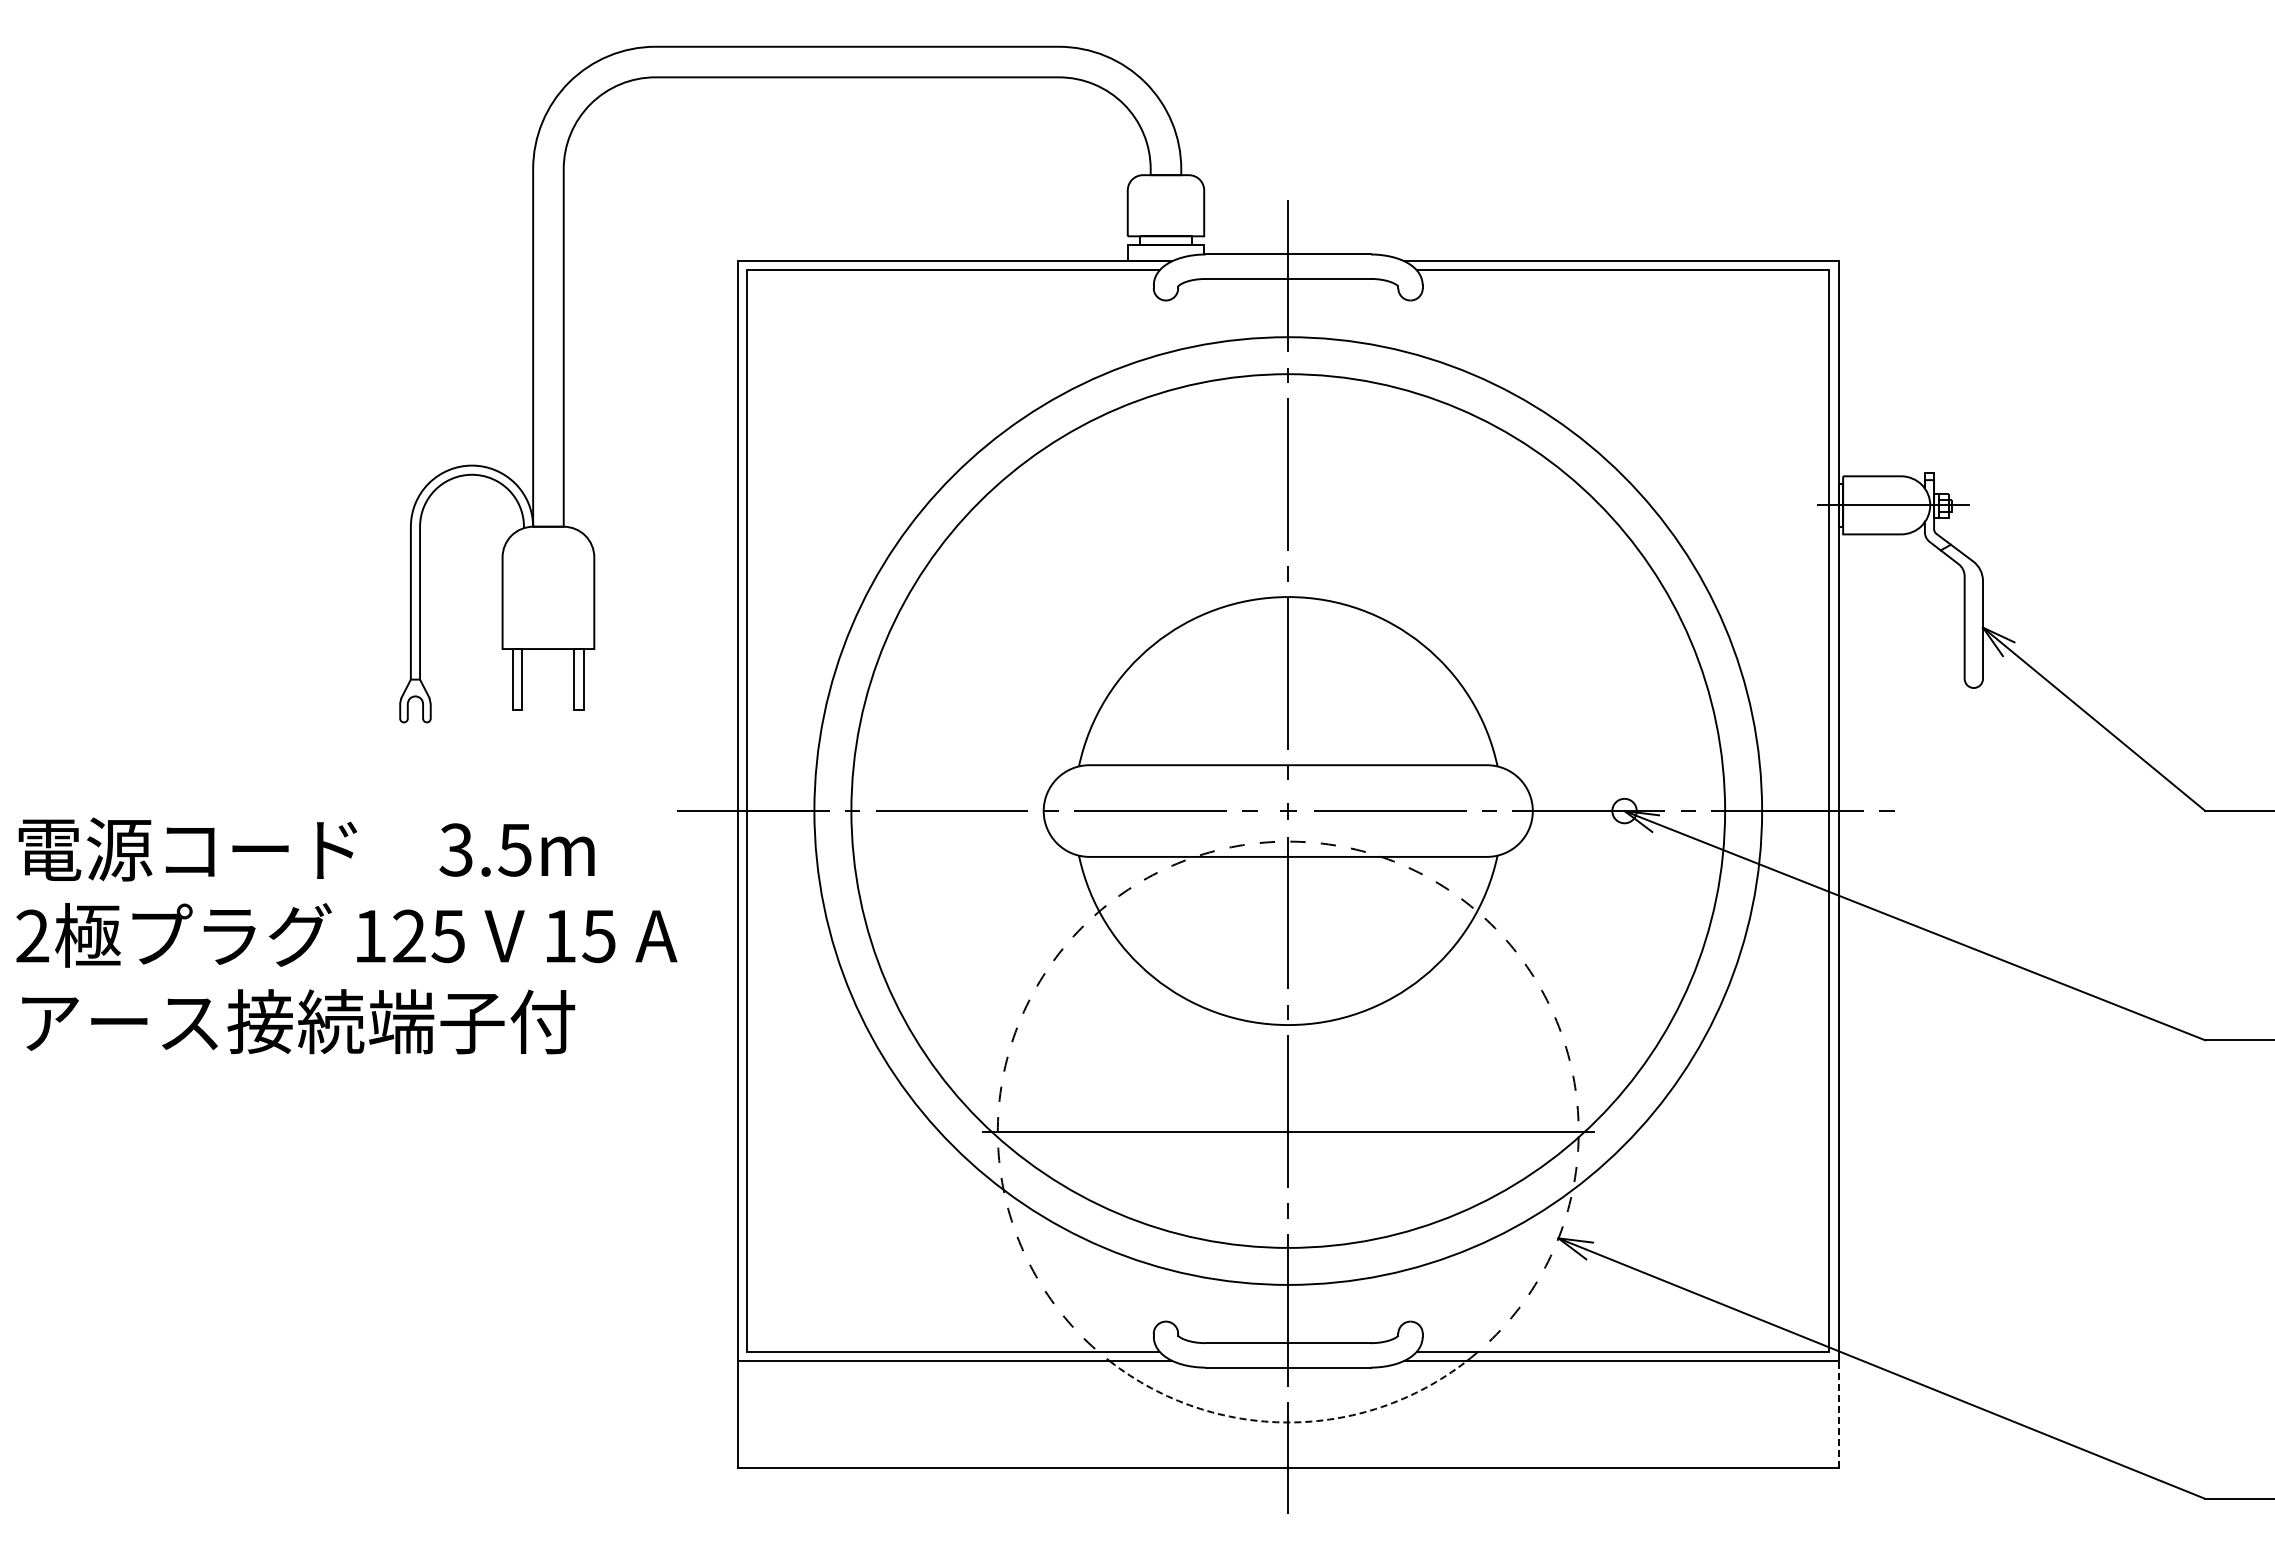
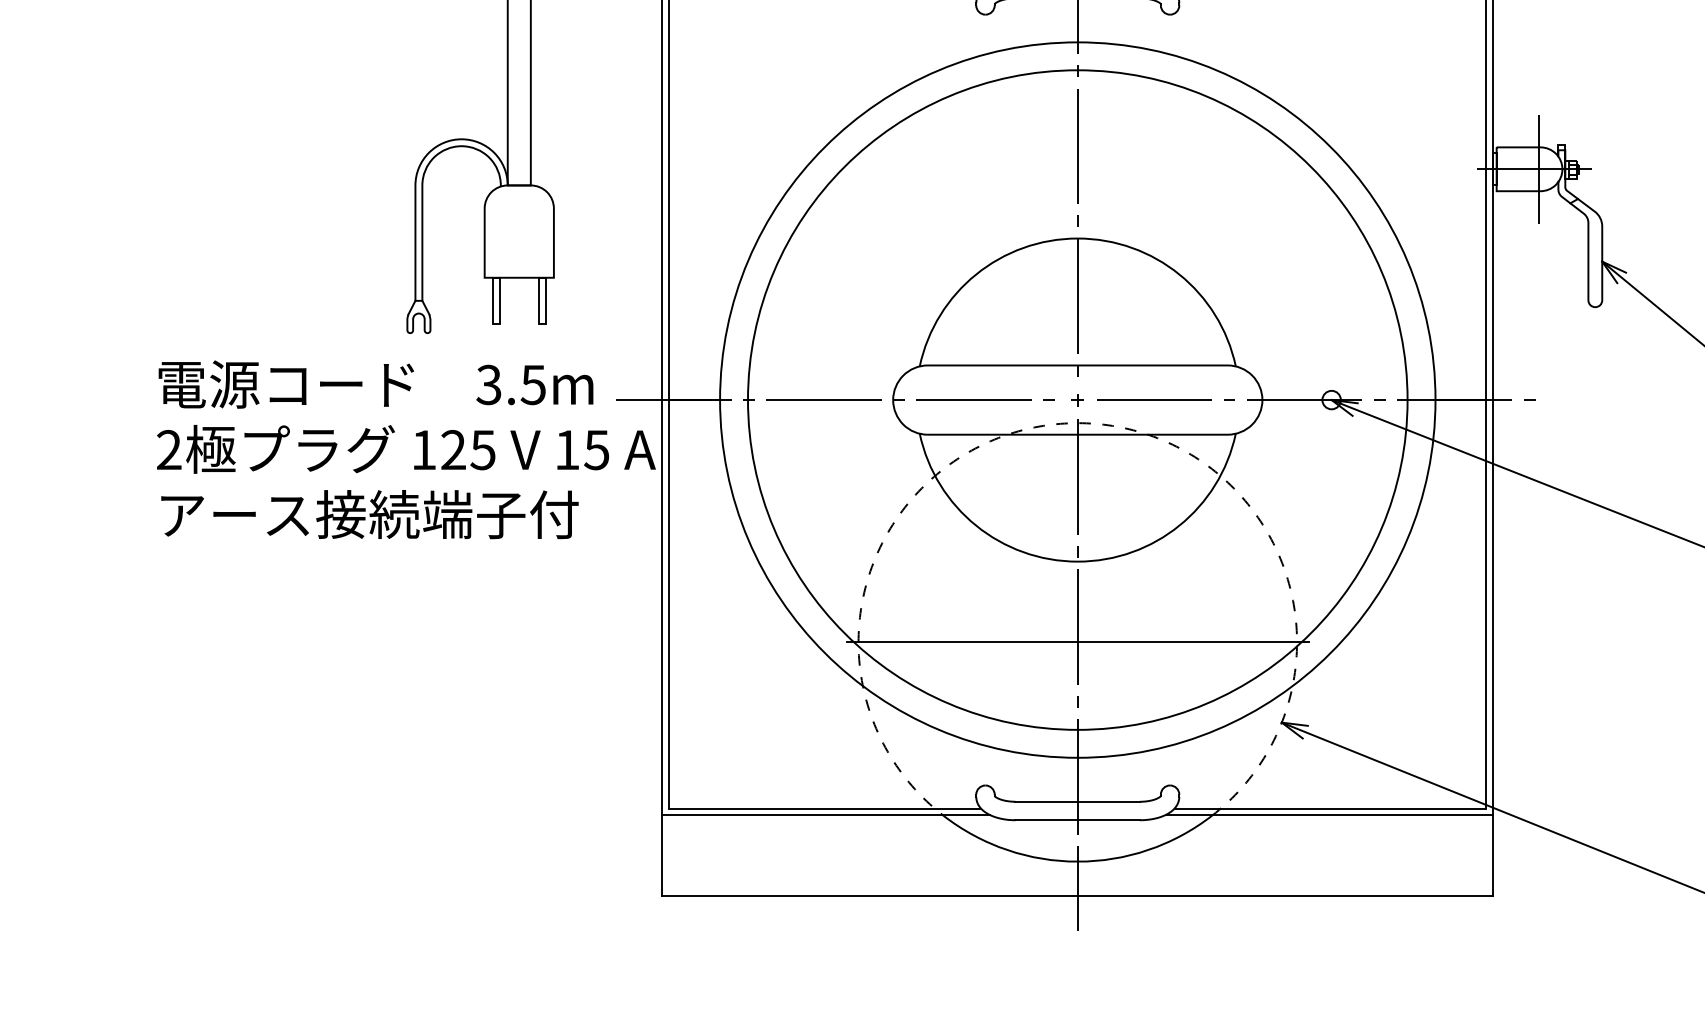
line: (1898, 505) -> (1538, 169), added
text: (346, 935) -> (406, 449), moved
line: (1838, 1414) -> (1493, 855), dashed -> solid
arc: (1288, 1422) -> (1077, 861), dashed -> solid

